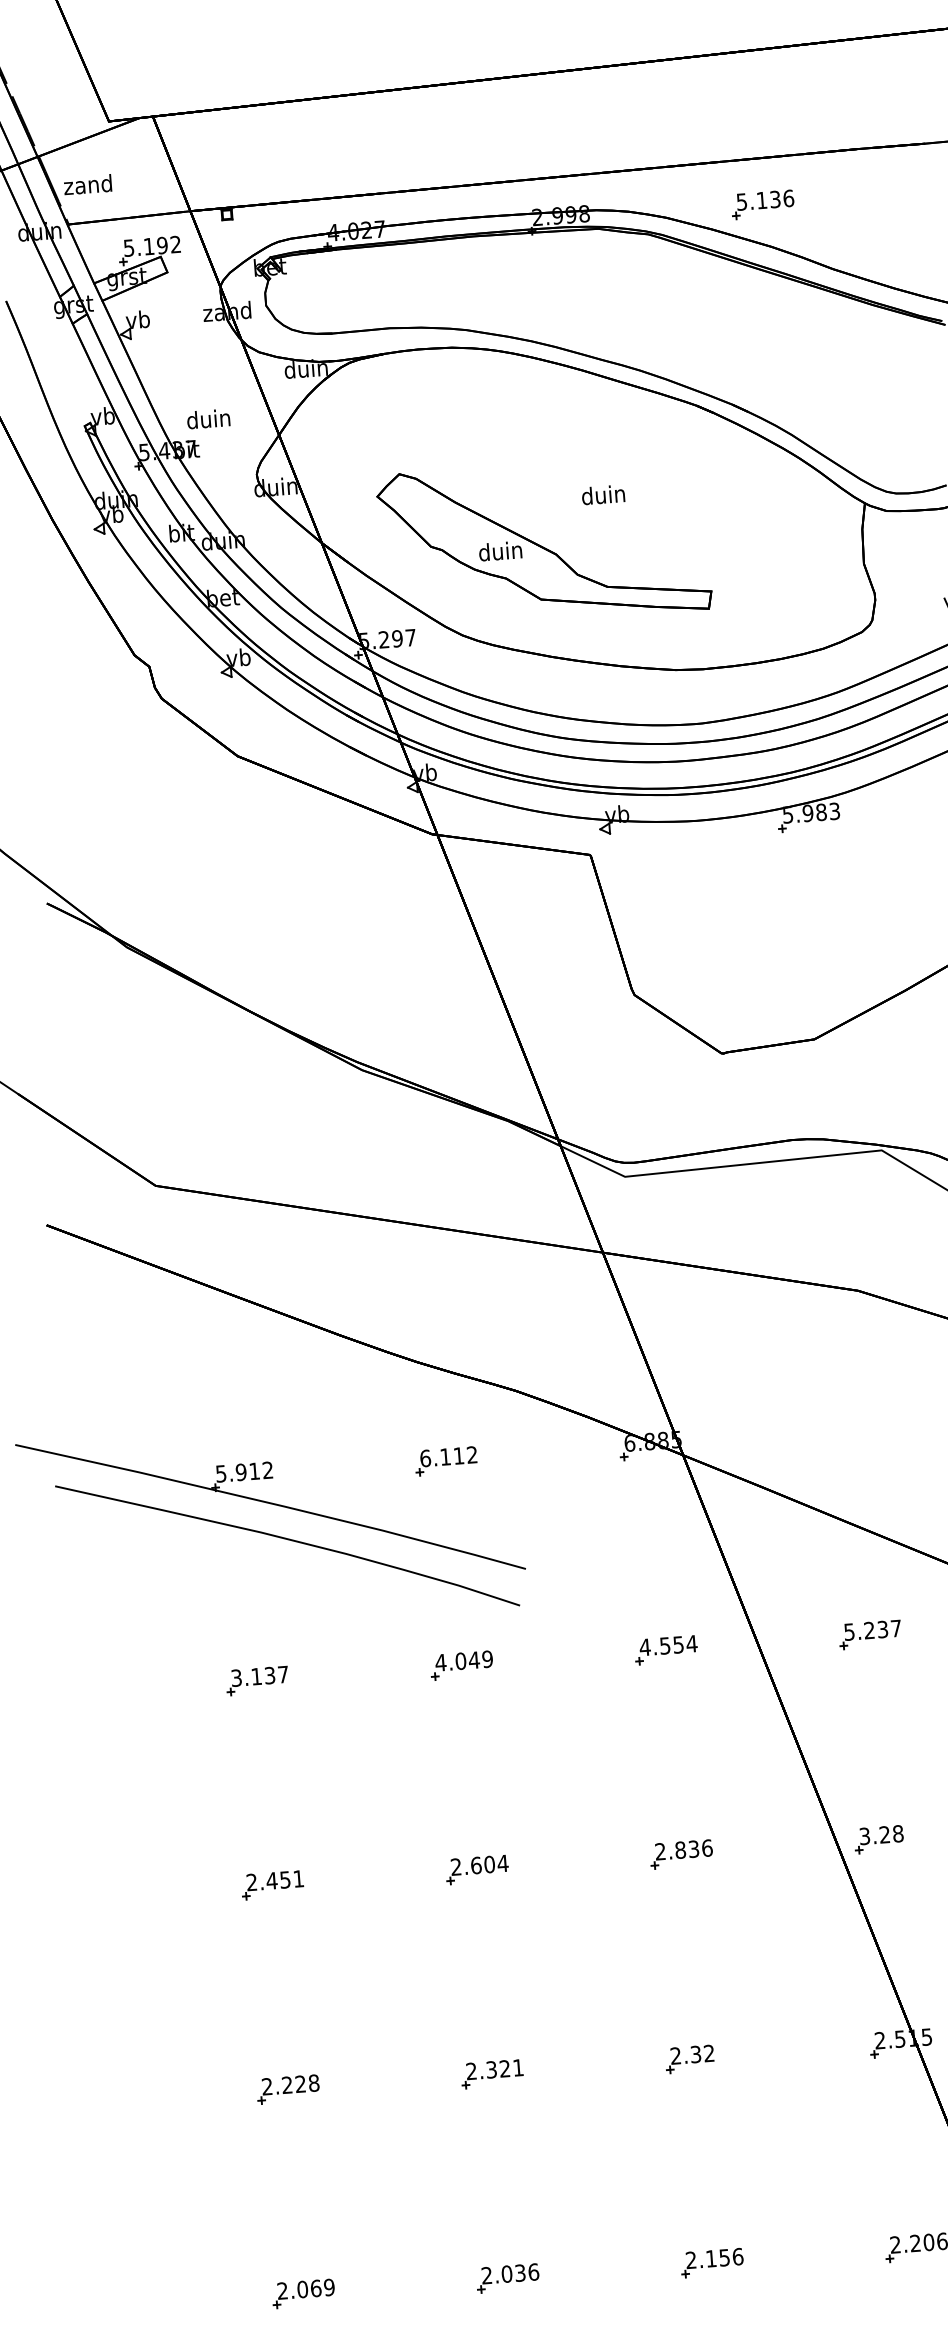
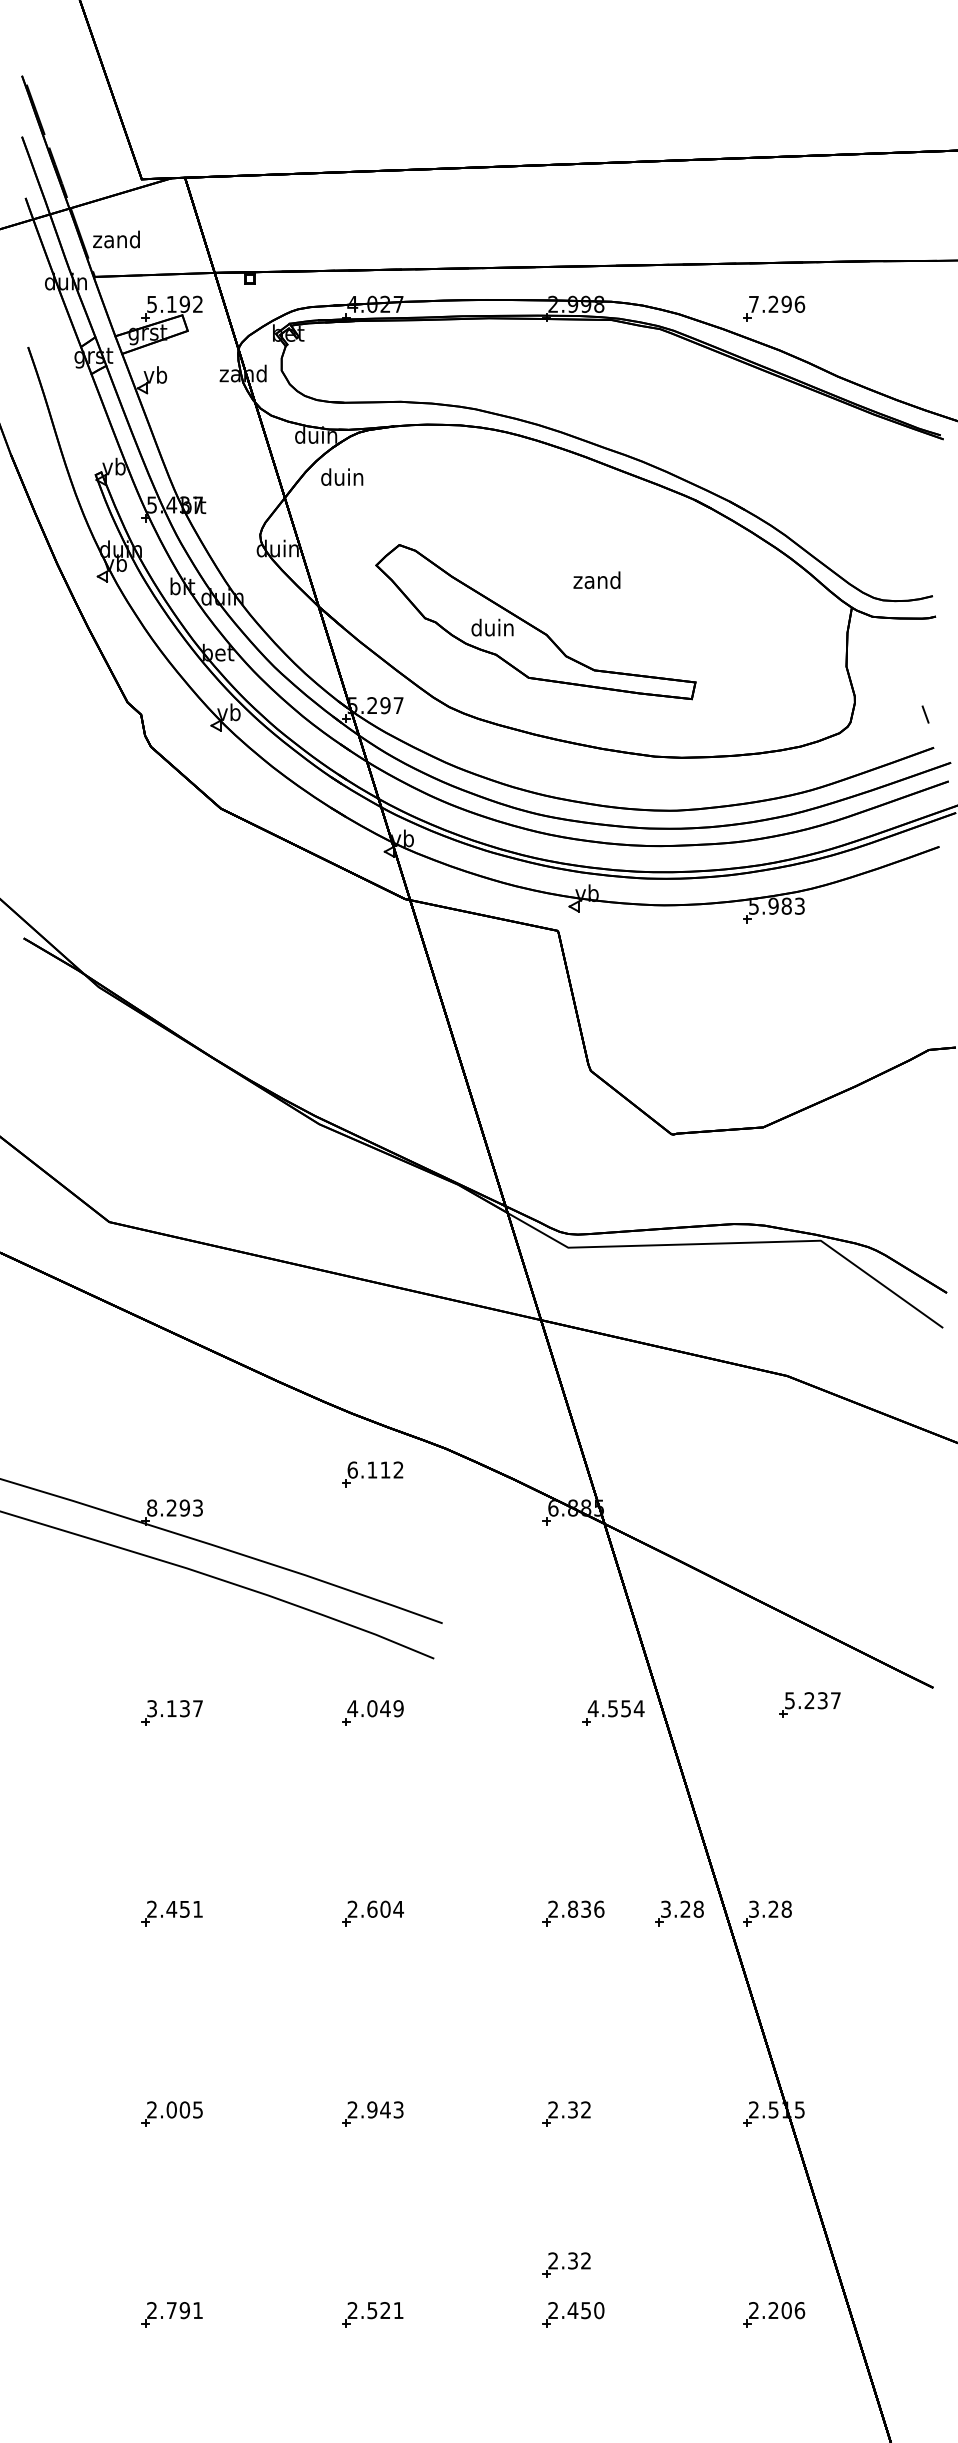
text: (758, 199) -> (770, 303), 5.136 -> 7.296
text: (208, 418) -> (342, 476), moved
text: (602, 495) -> (596, 580), duin -> zand
part: (446, 1461) -> (372, 1474), moved
text: (243, 1471) -> (174, 1507), 5.912 -> 8.293
part: (869, 1634) -> (809, 1704), moved
part: (666, 1649) -> (613, 1712), moved
part: (789, 1846) -> (679, 1913), added
text: (504, 2068) -> (385, 2109), 2.321 -> 2.943
text: (300, 2083) -> (184, 2109), 2.228 -> 2.005
part: (701, 2212) -> (566, 2264), added
text: (724, 2257) -> (585, 2310), 2.156 -> 2.450
text: (520, 2273) -> (385, 2310), 2.036 -> 2.521
text: (315, 2288) -> (184, 2310), 2.069 -> 2.791

